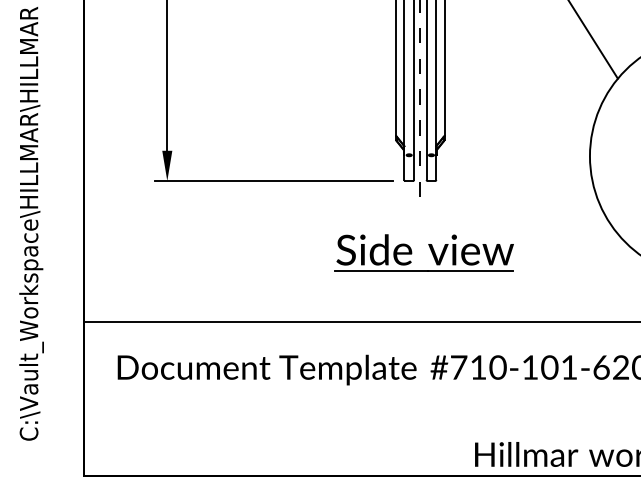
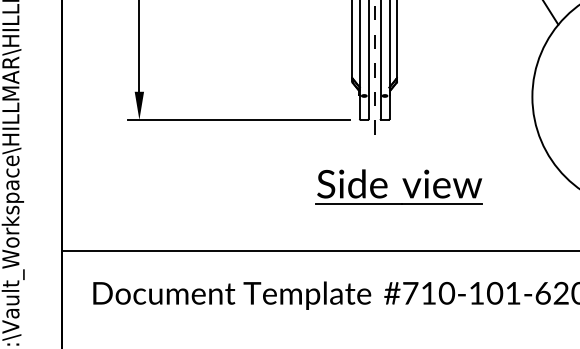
part: (429, 248) -> (403, 182), moved

